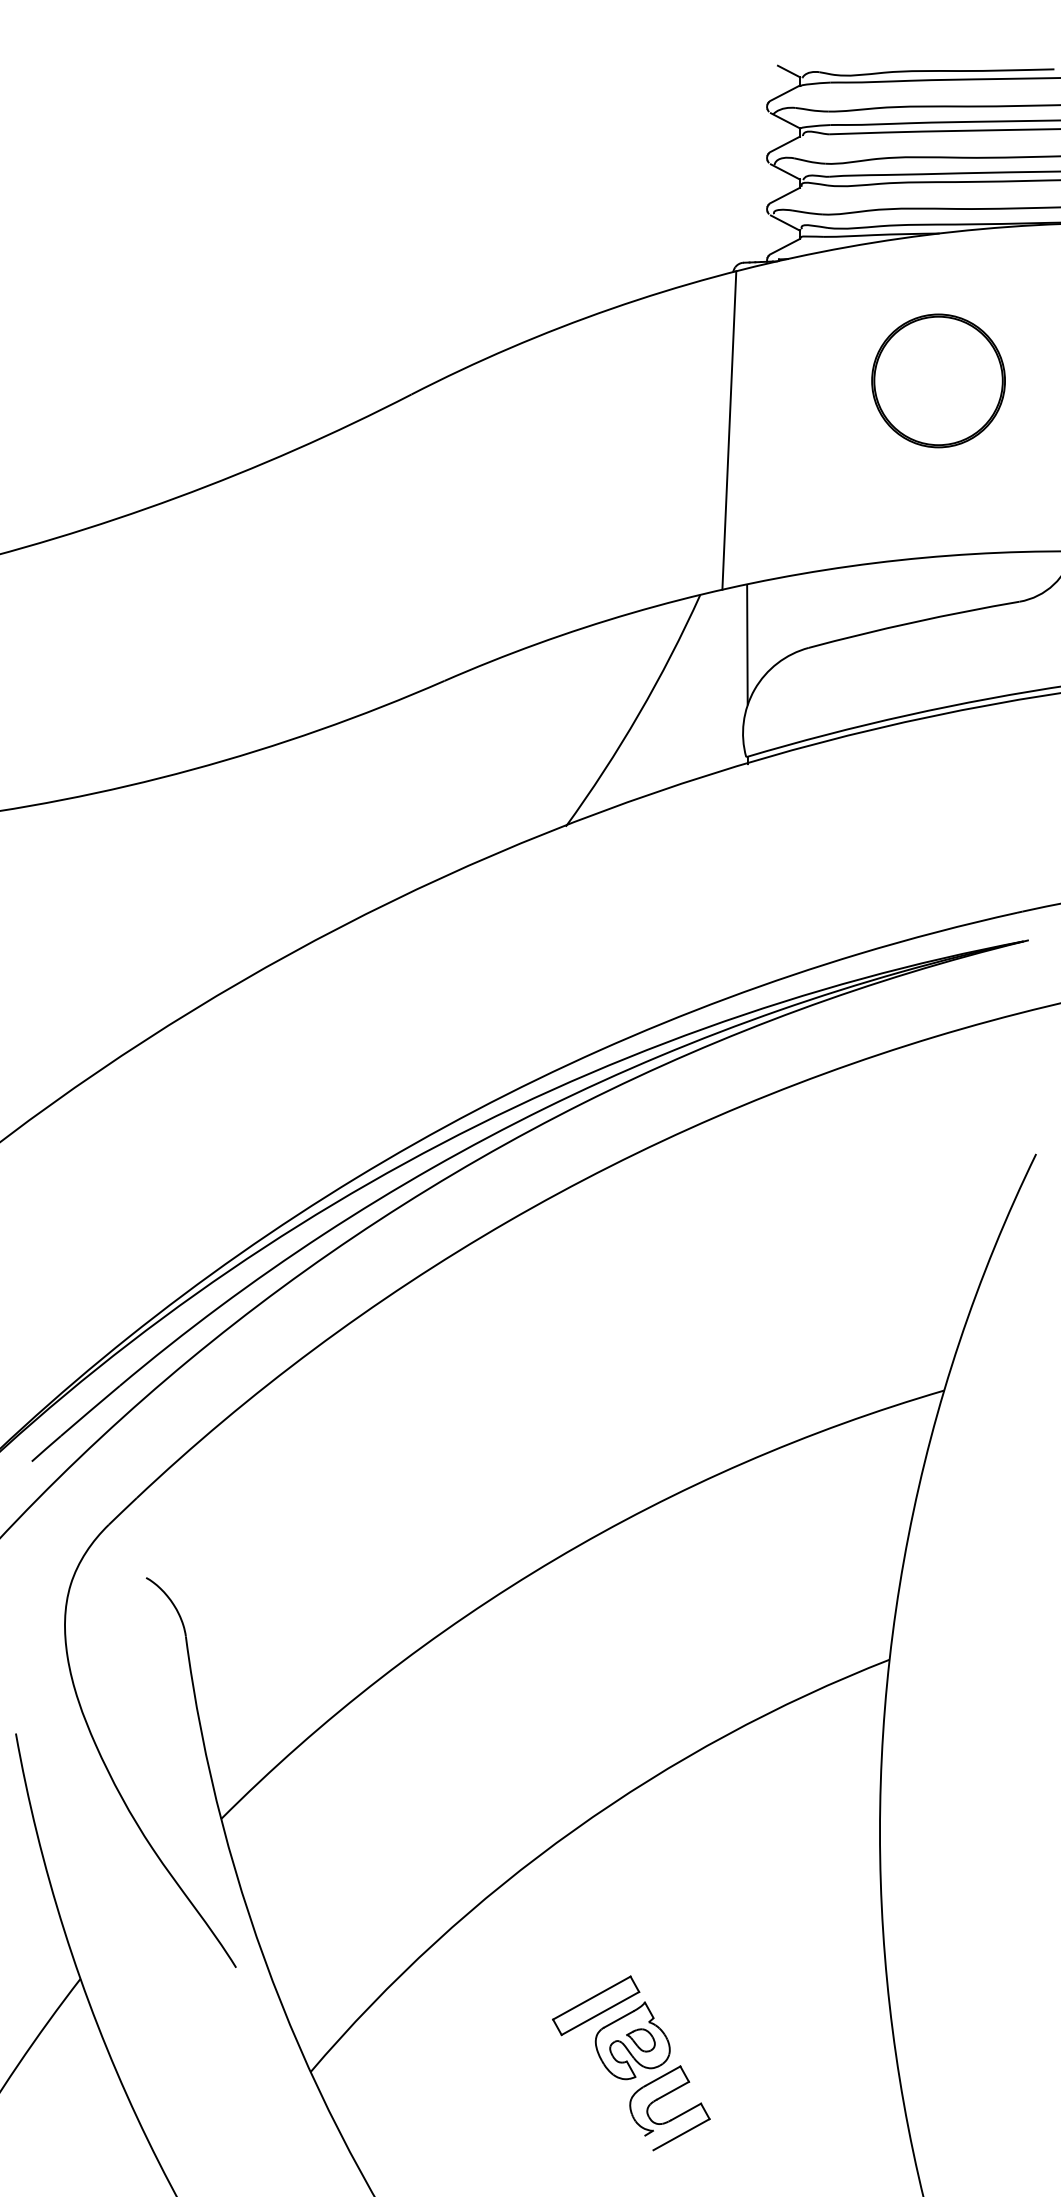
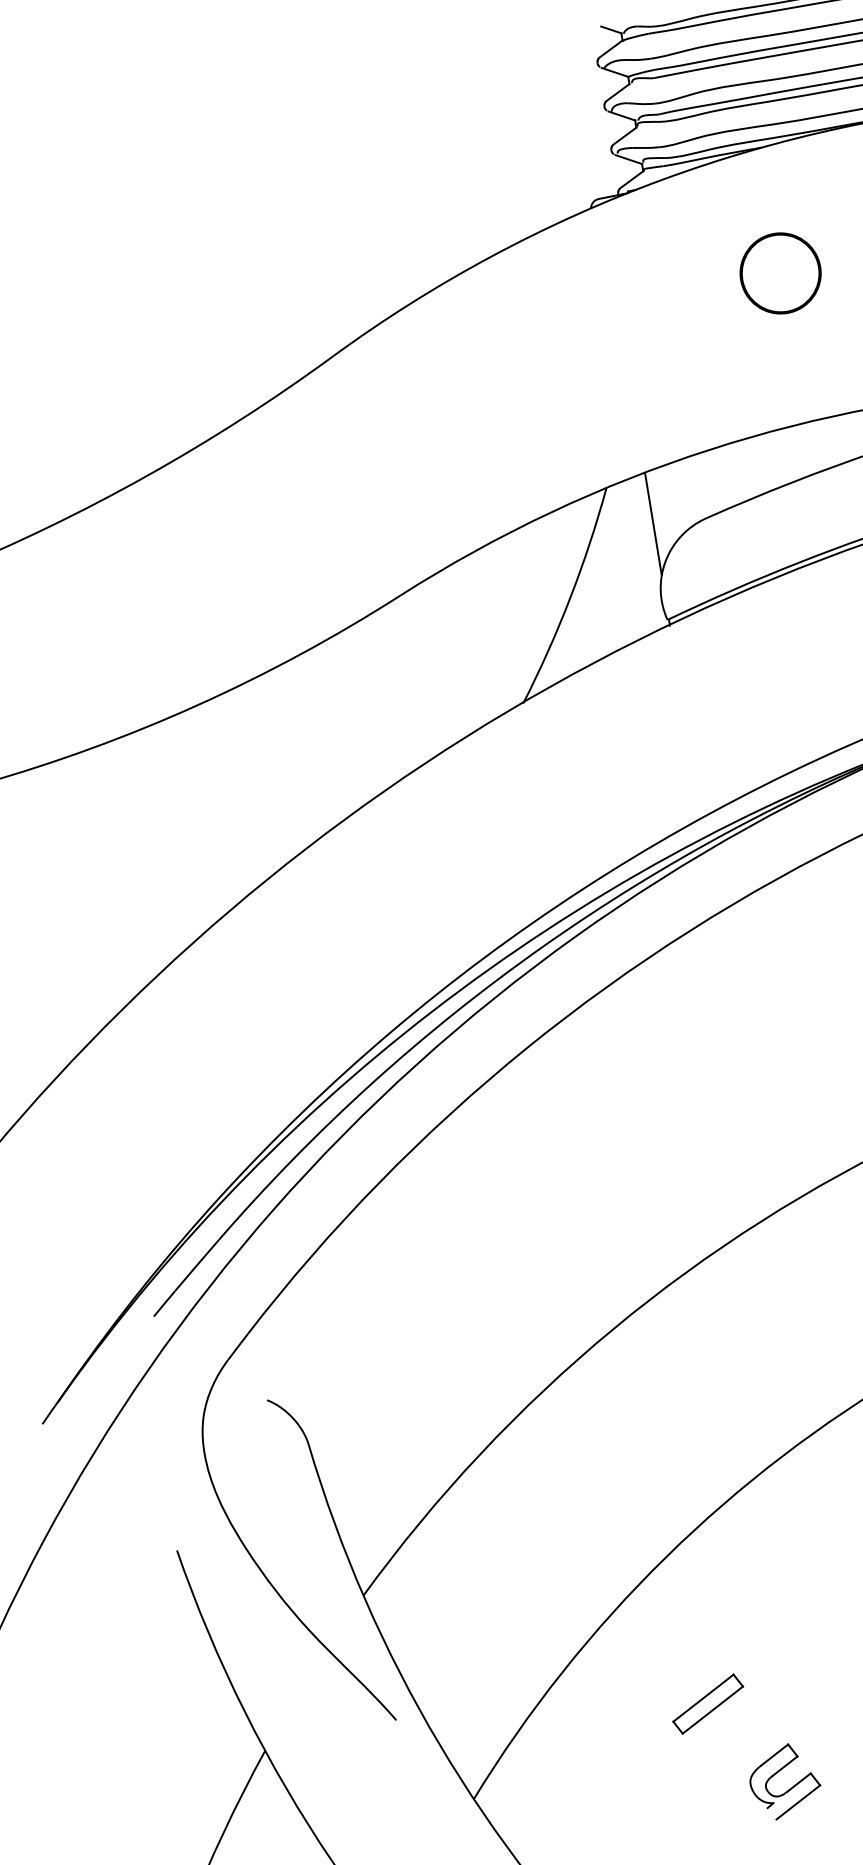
part: (938, 380) -> (780, 273), size x0.7
line: (729, 430) -> (609, 343), removed
part: (632, 2040) -> (743, 1728), removed

